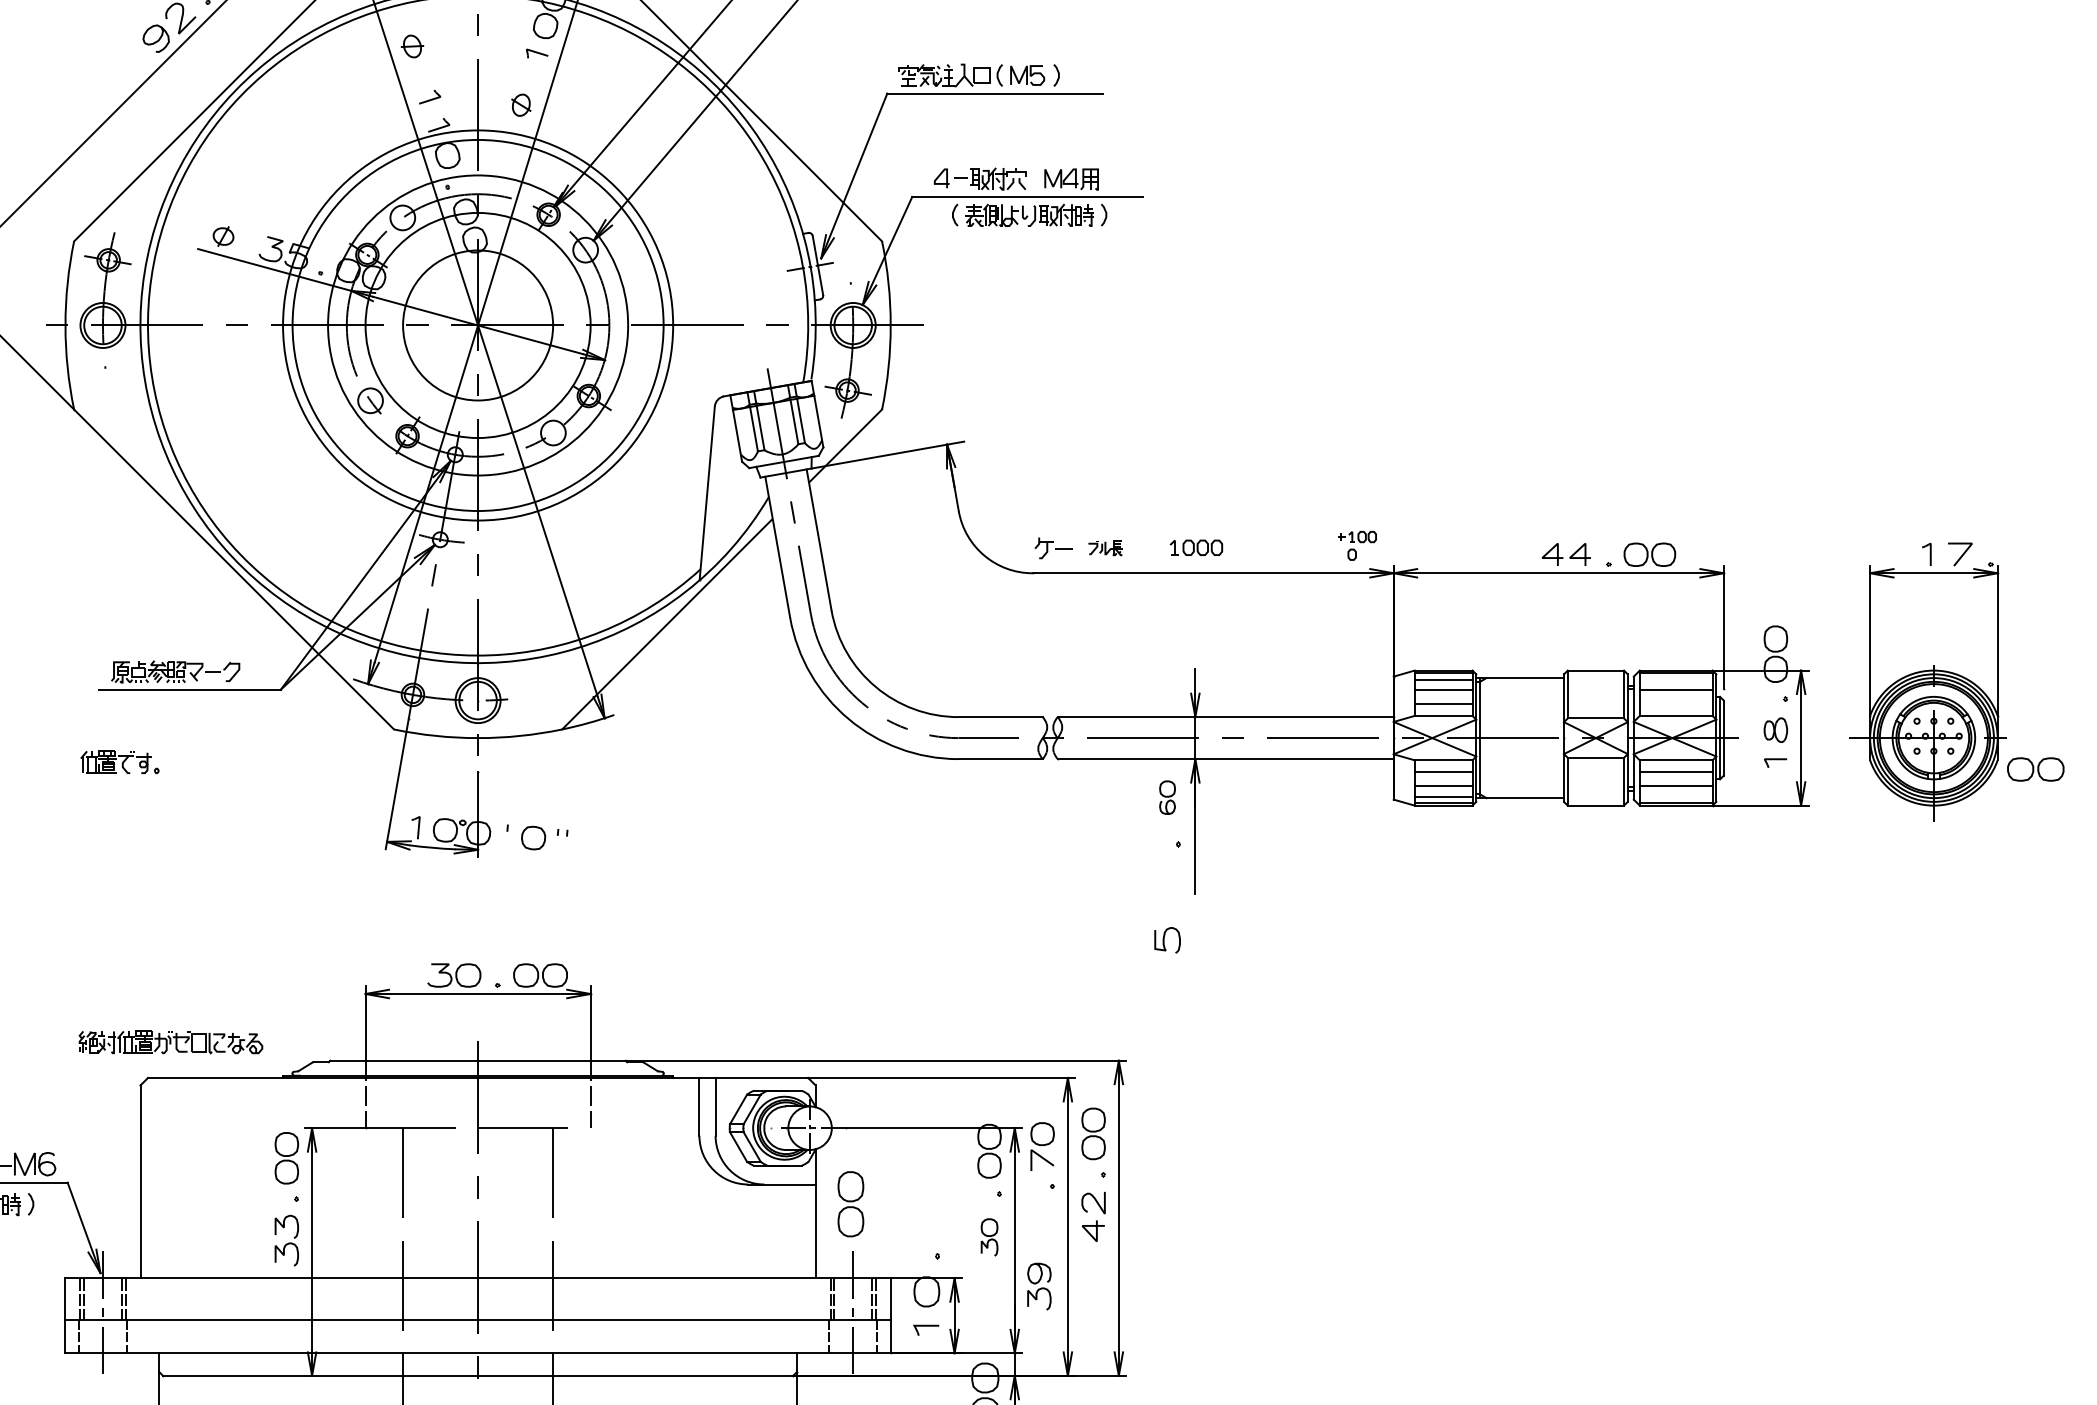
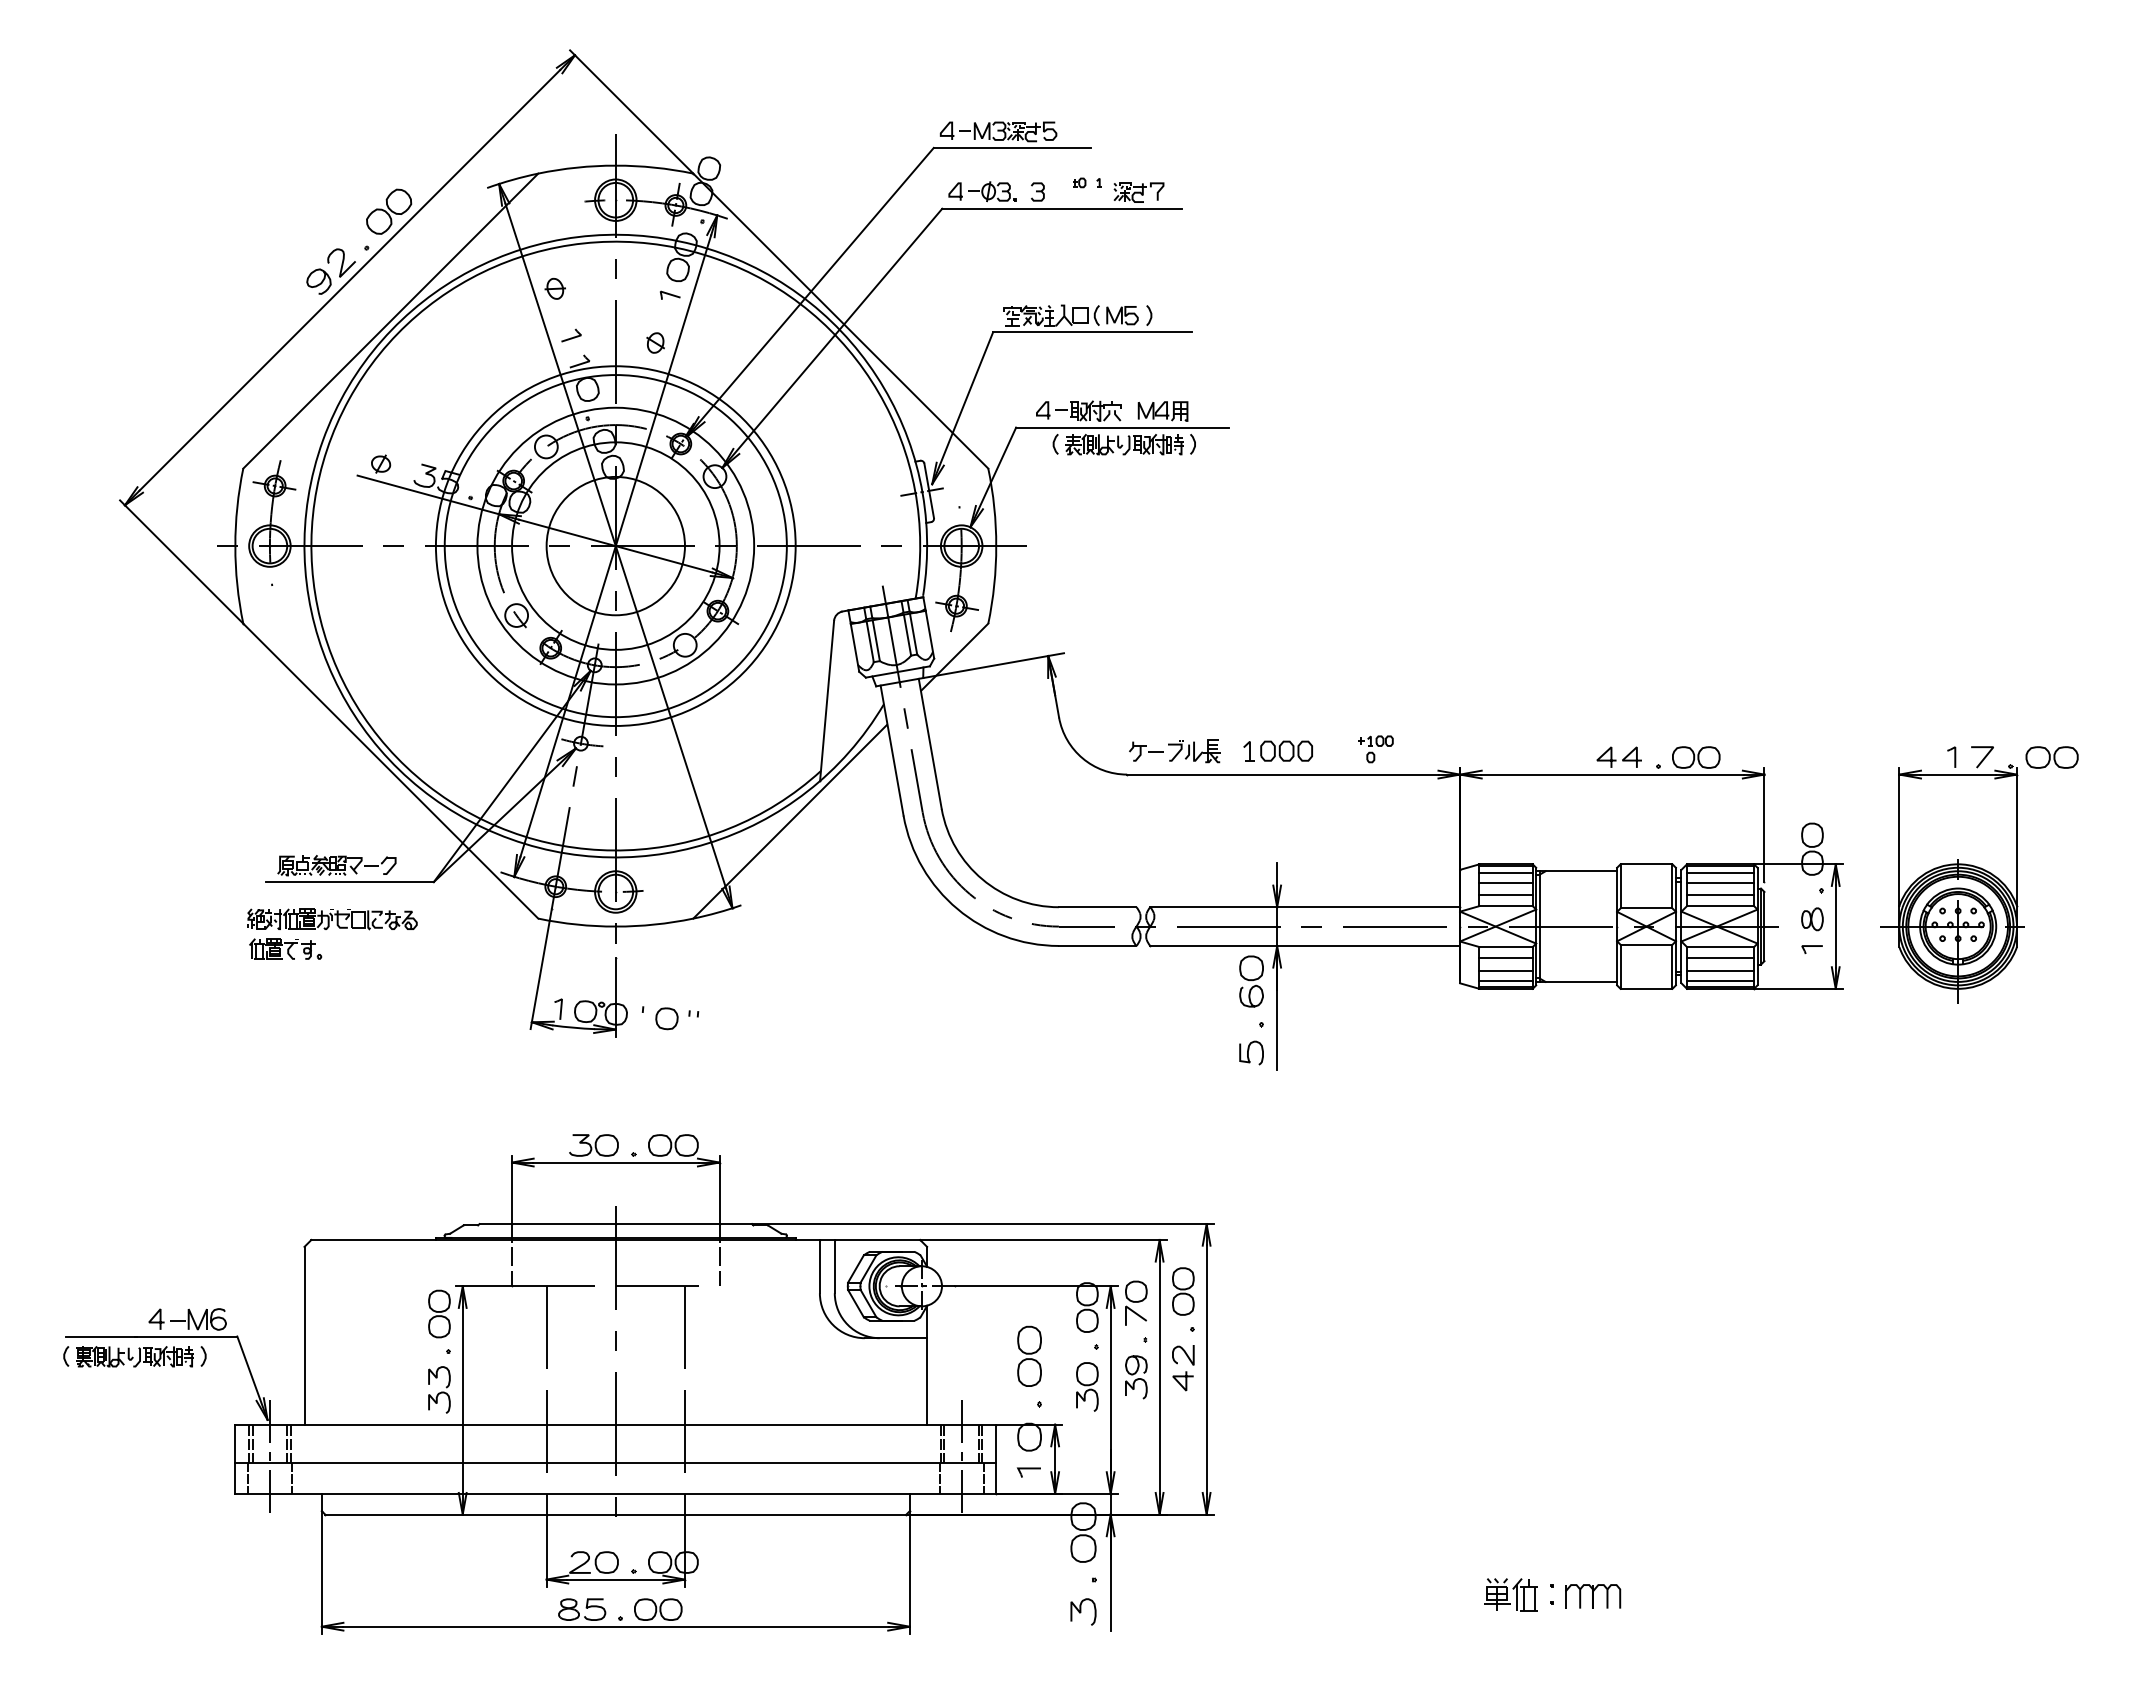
part: (1357, 546) -> (1375, 749), moved
part: (1195, 547) -> (1277, 750), size x1.43
part: (1105, 548) -> (1194, 751), size x1.67
line: (1676, 679) -> (1720, 872), added
line: (1676, 704) -> (1720, 895), added
part: (2035, 769) -> (2051, 757), moved
line: (1676, 796) -> (1720, 980), added
part: (1167, 797) -> (1251, 981), size x1.67
curve: (1165, 937) -> (1249, 1050), moved
part: (170, 1042) -> (332, 919), moved
part: (850, 1203) -> (1029, 1355), moved
part: (989, 1236) -> (1087, 1386), size x1.43
part: (1039, 1286) -> (1136, 1377), moved

